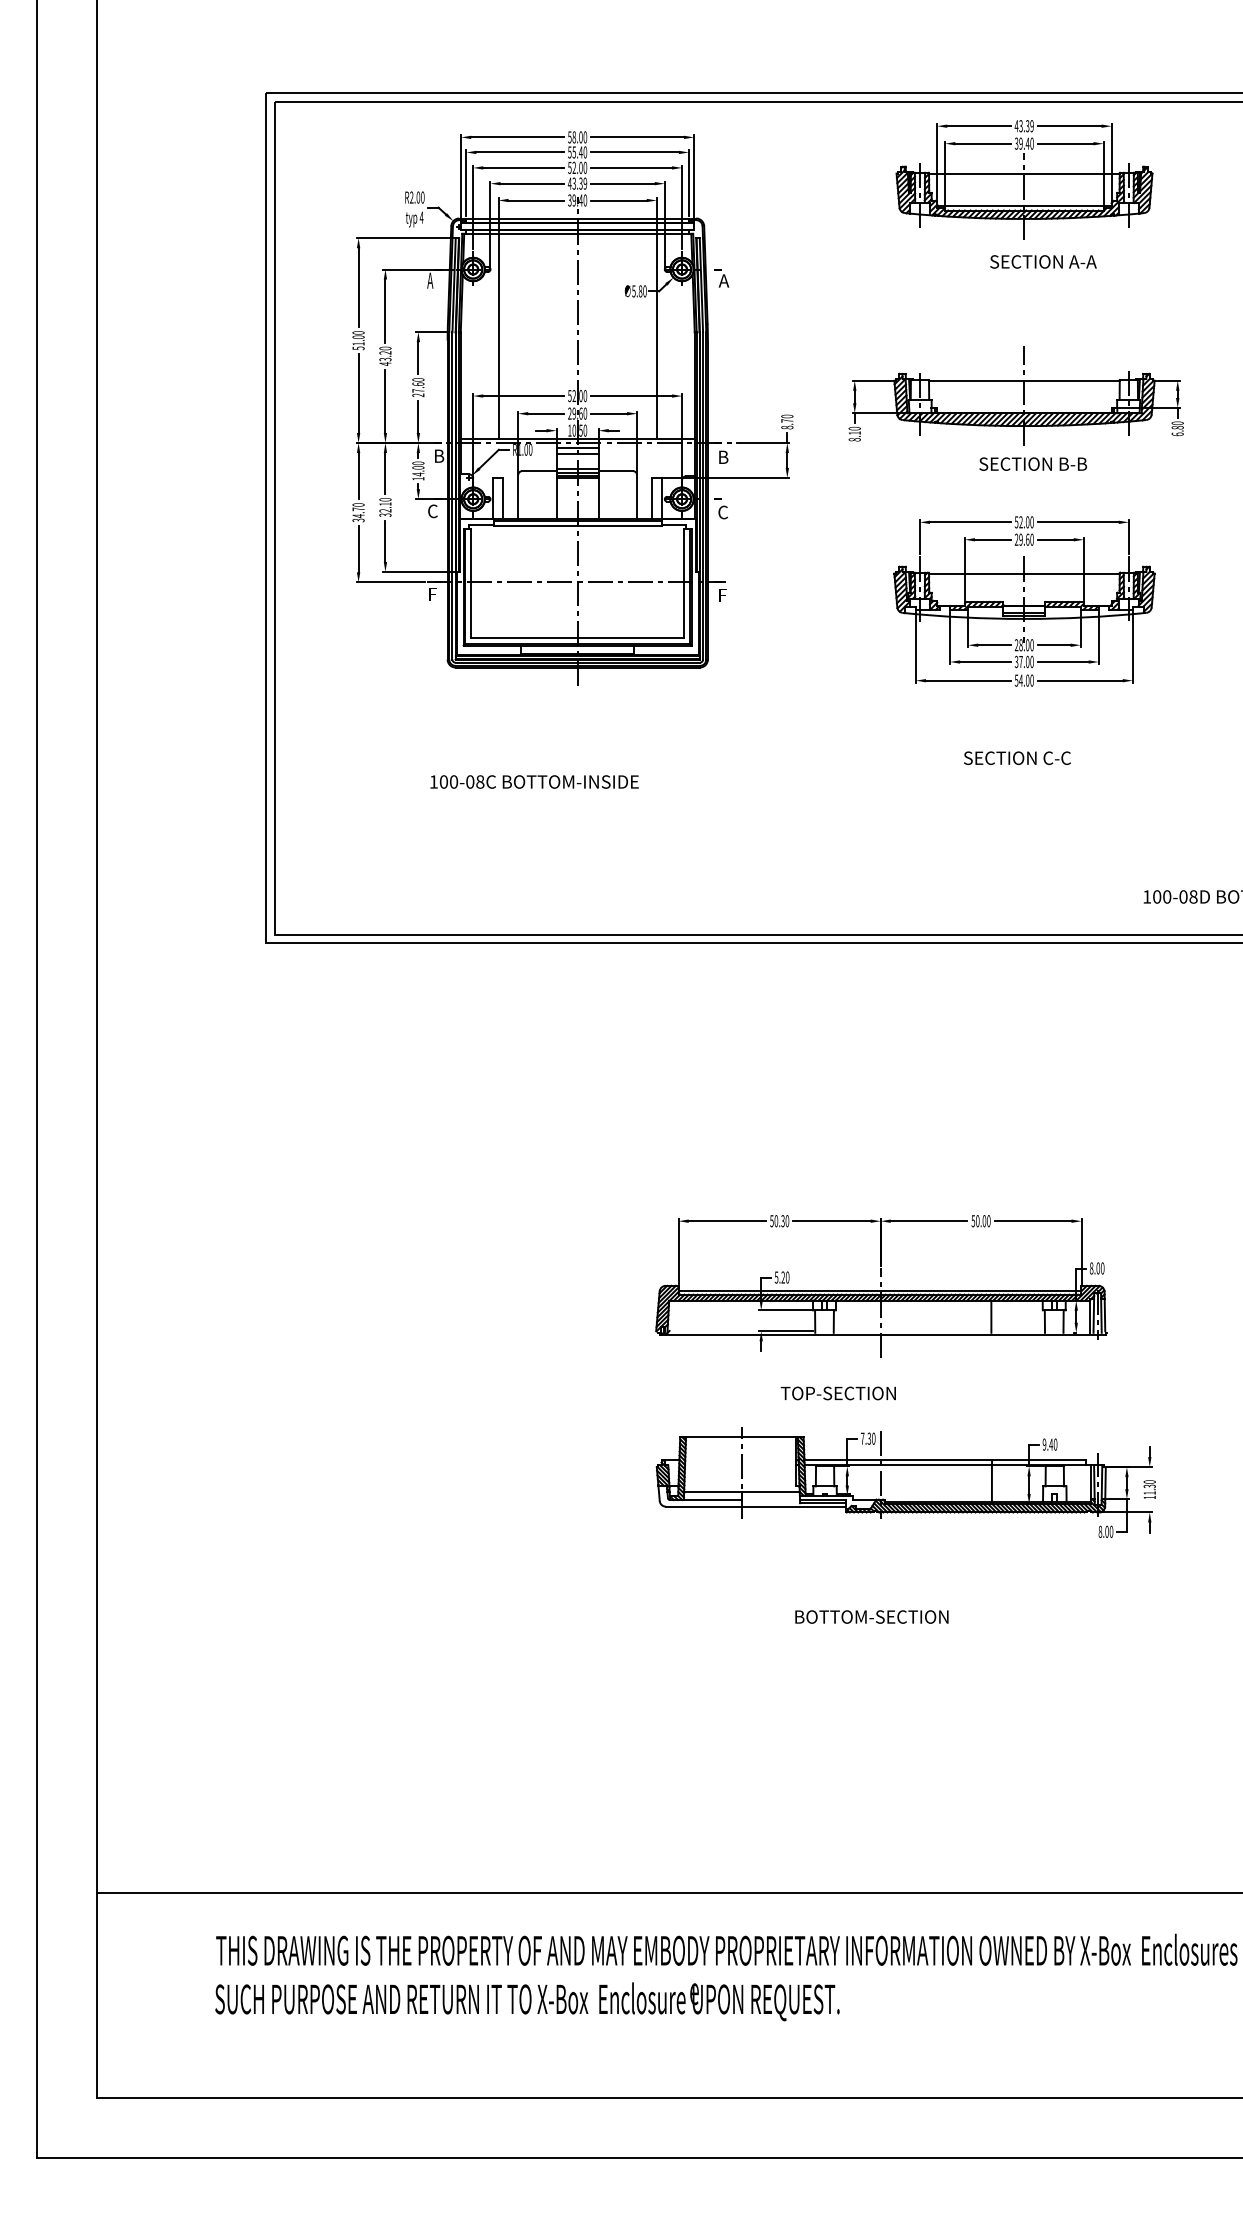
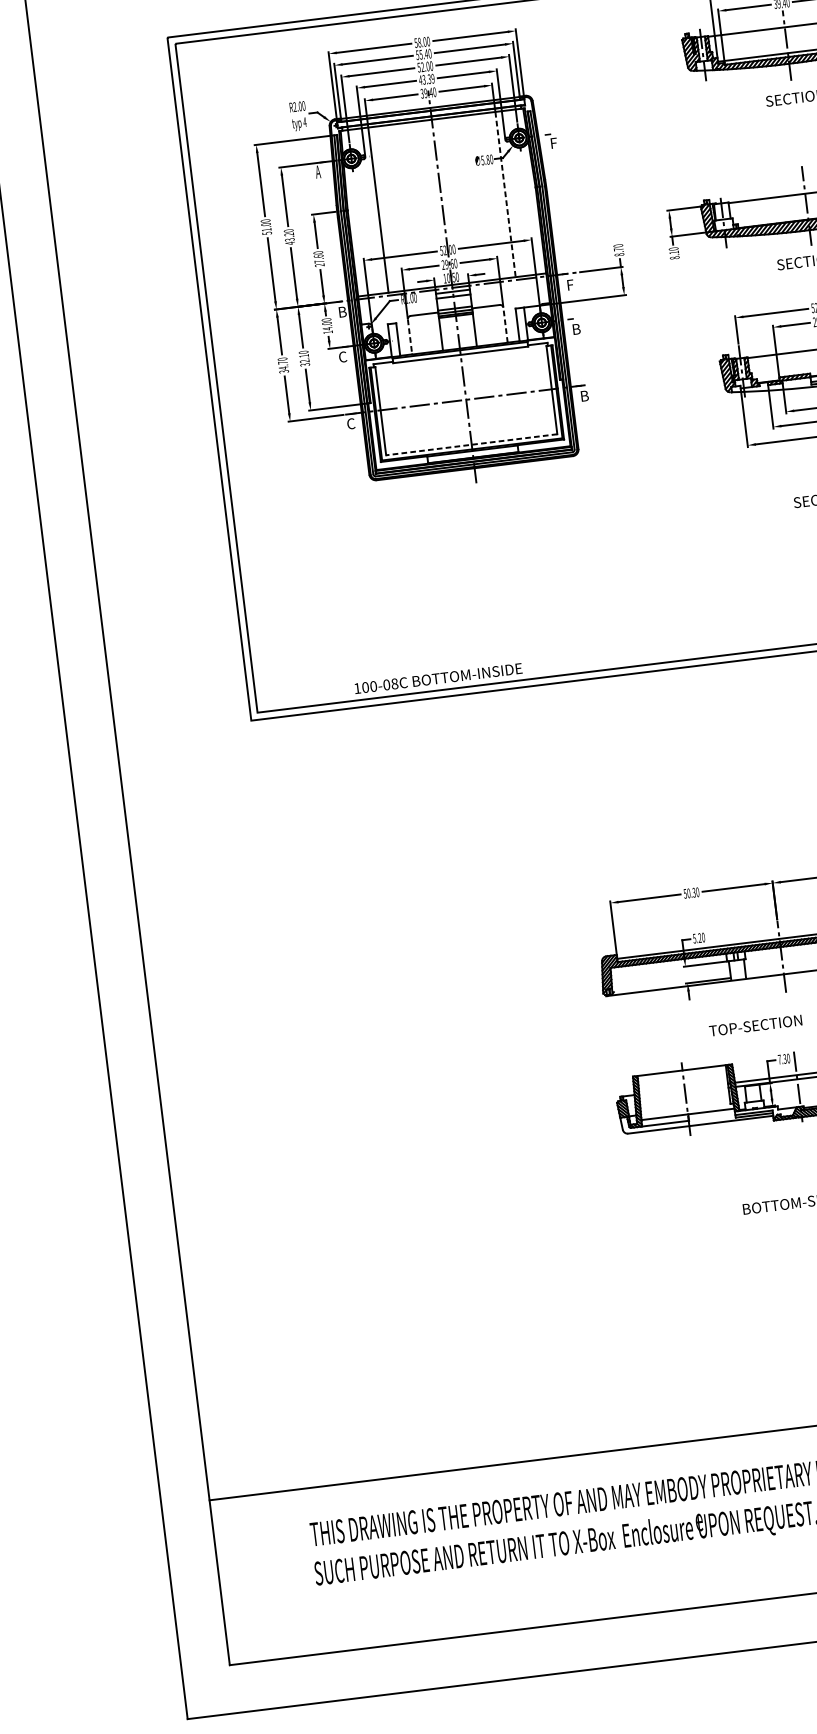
text: (723, 280) -> (553, 142), A -> F
line: (656, 336) -> (505, 194), solid -> dashed
text: (723, 456) -> (570, 284), B -> F
line: (518, 496) -> (410, 336), solid -> dashed
line: (637, 496) -> (505, 324), solid -> dashed
text: (723, 512) -> (576, 329), C -> B
text: (432, 594) -> (350, 423), F -> C
text: (723, 595) -> (584, 395), F -> B
line: (577, 638) -> (471, 444), solid -> dashed
text: (534, 781) -> (438, 678), moved

